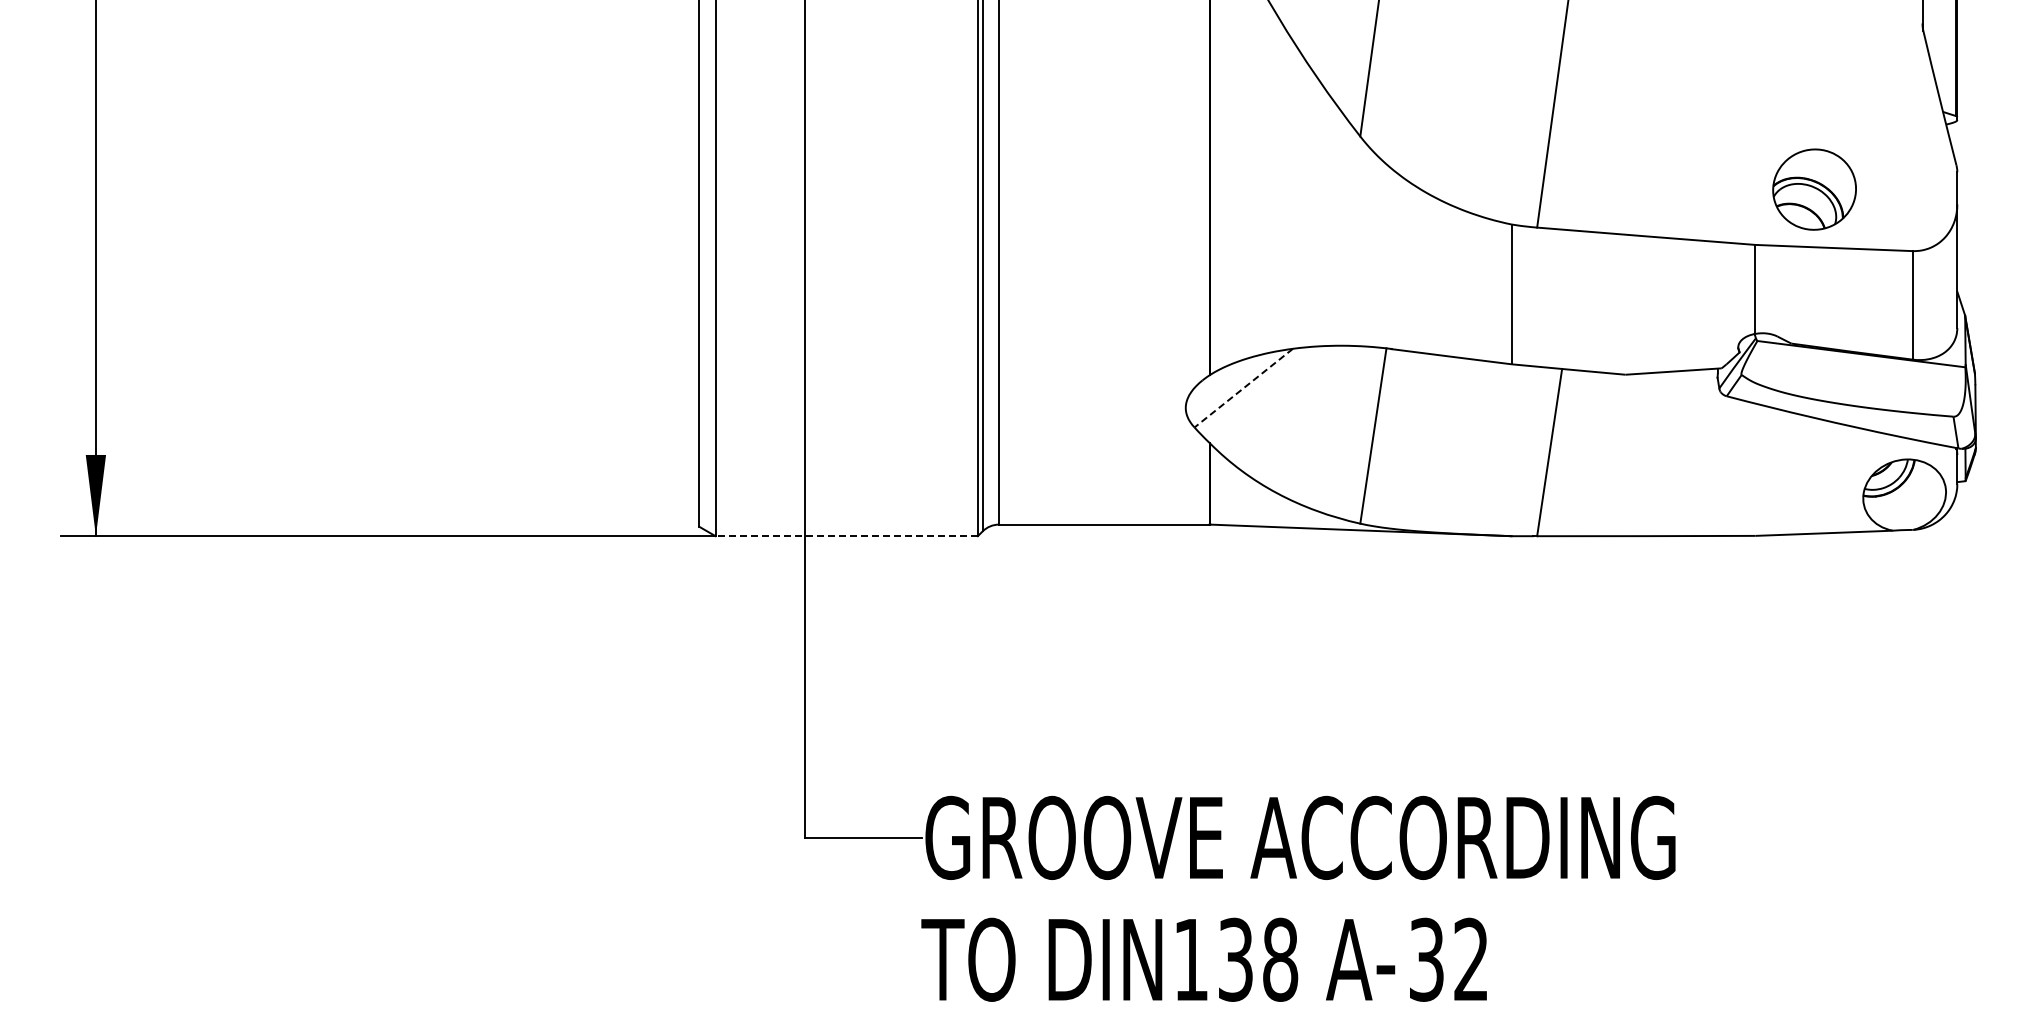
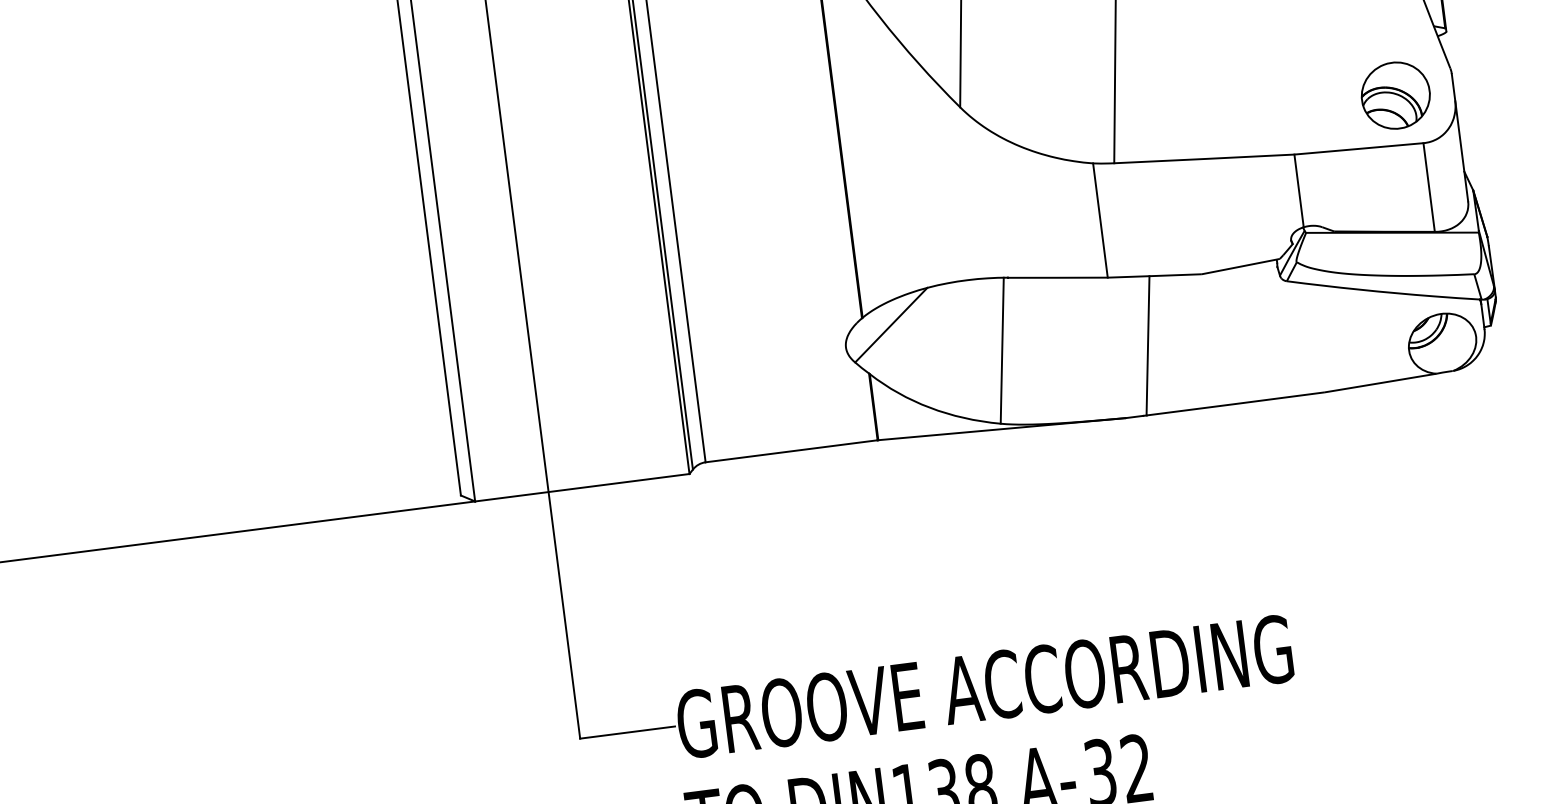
part: (1814, 189) -> (1395, 95), moved
line: (1243, 388) -> (891, 325), dashed -> solid
line: (846, 536) -> (582, 488), dashed -> solid

